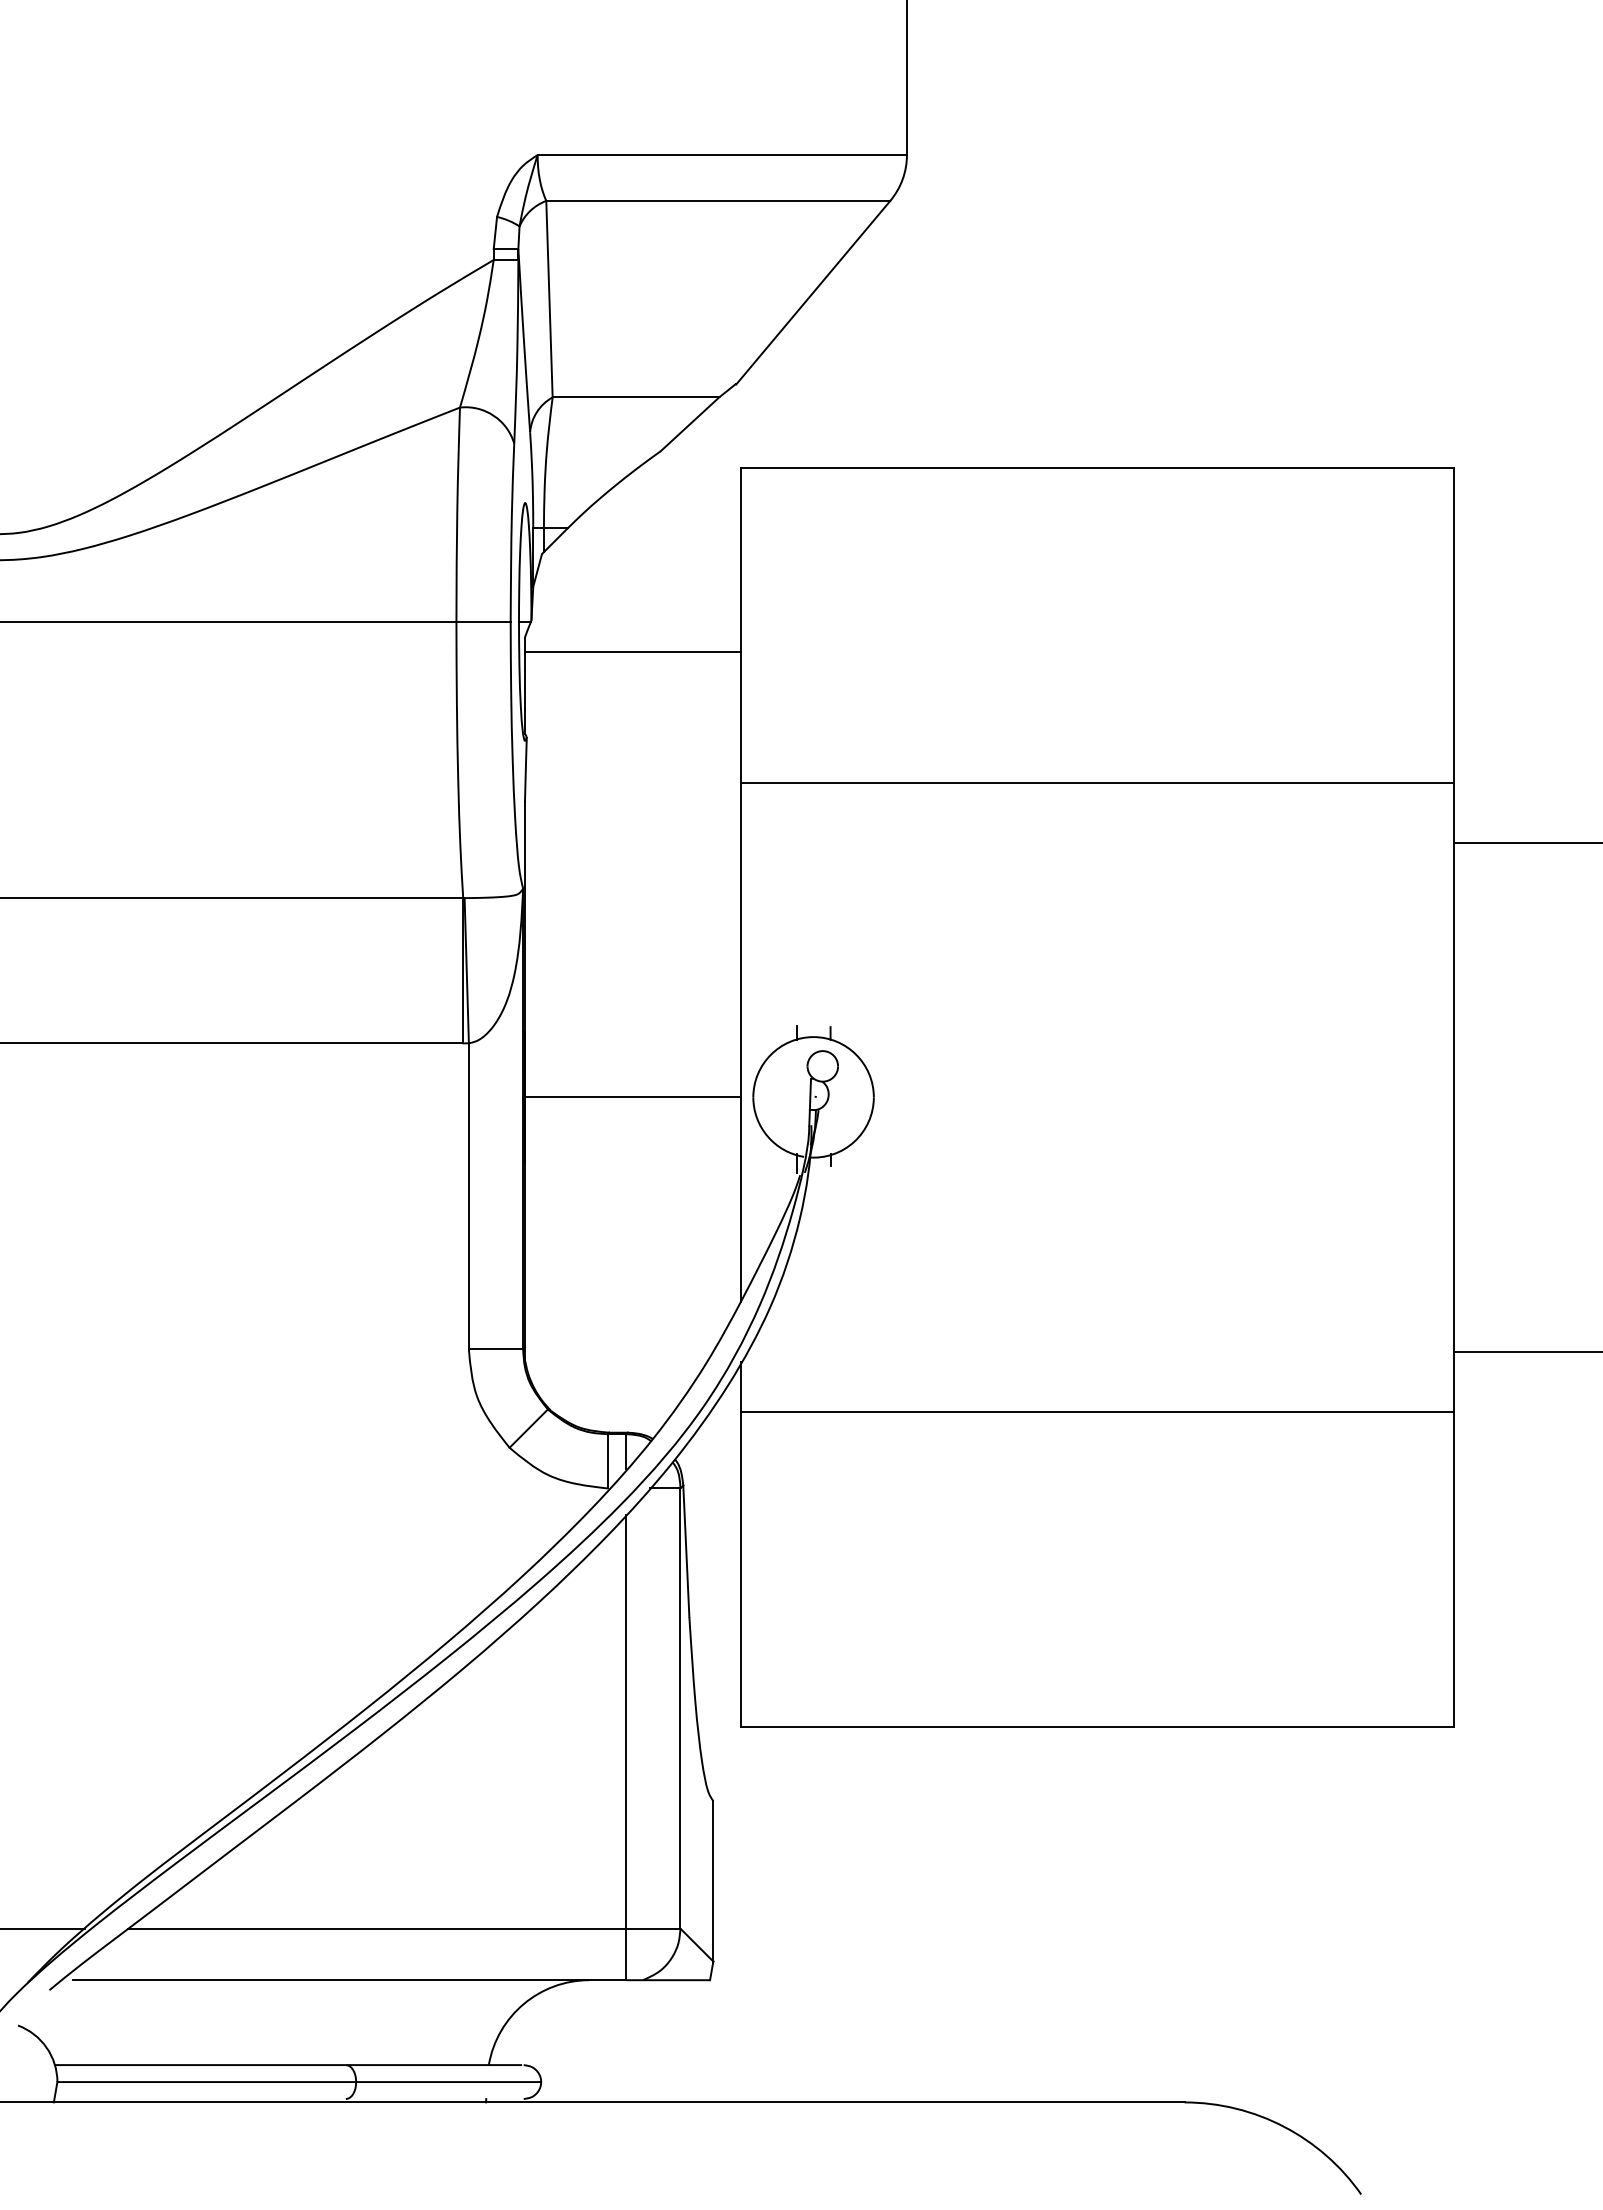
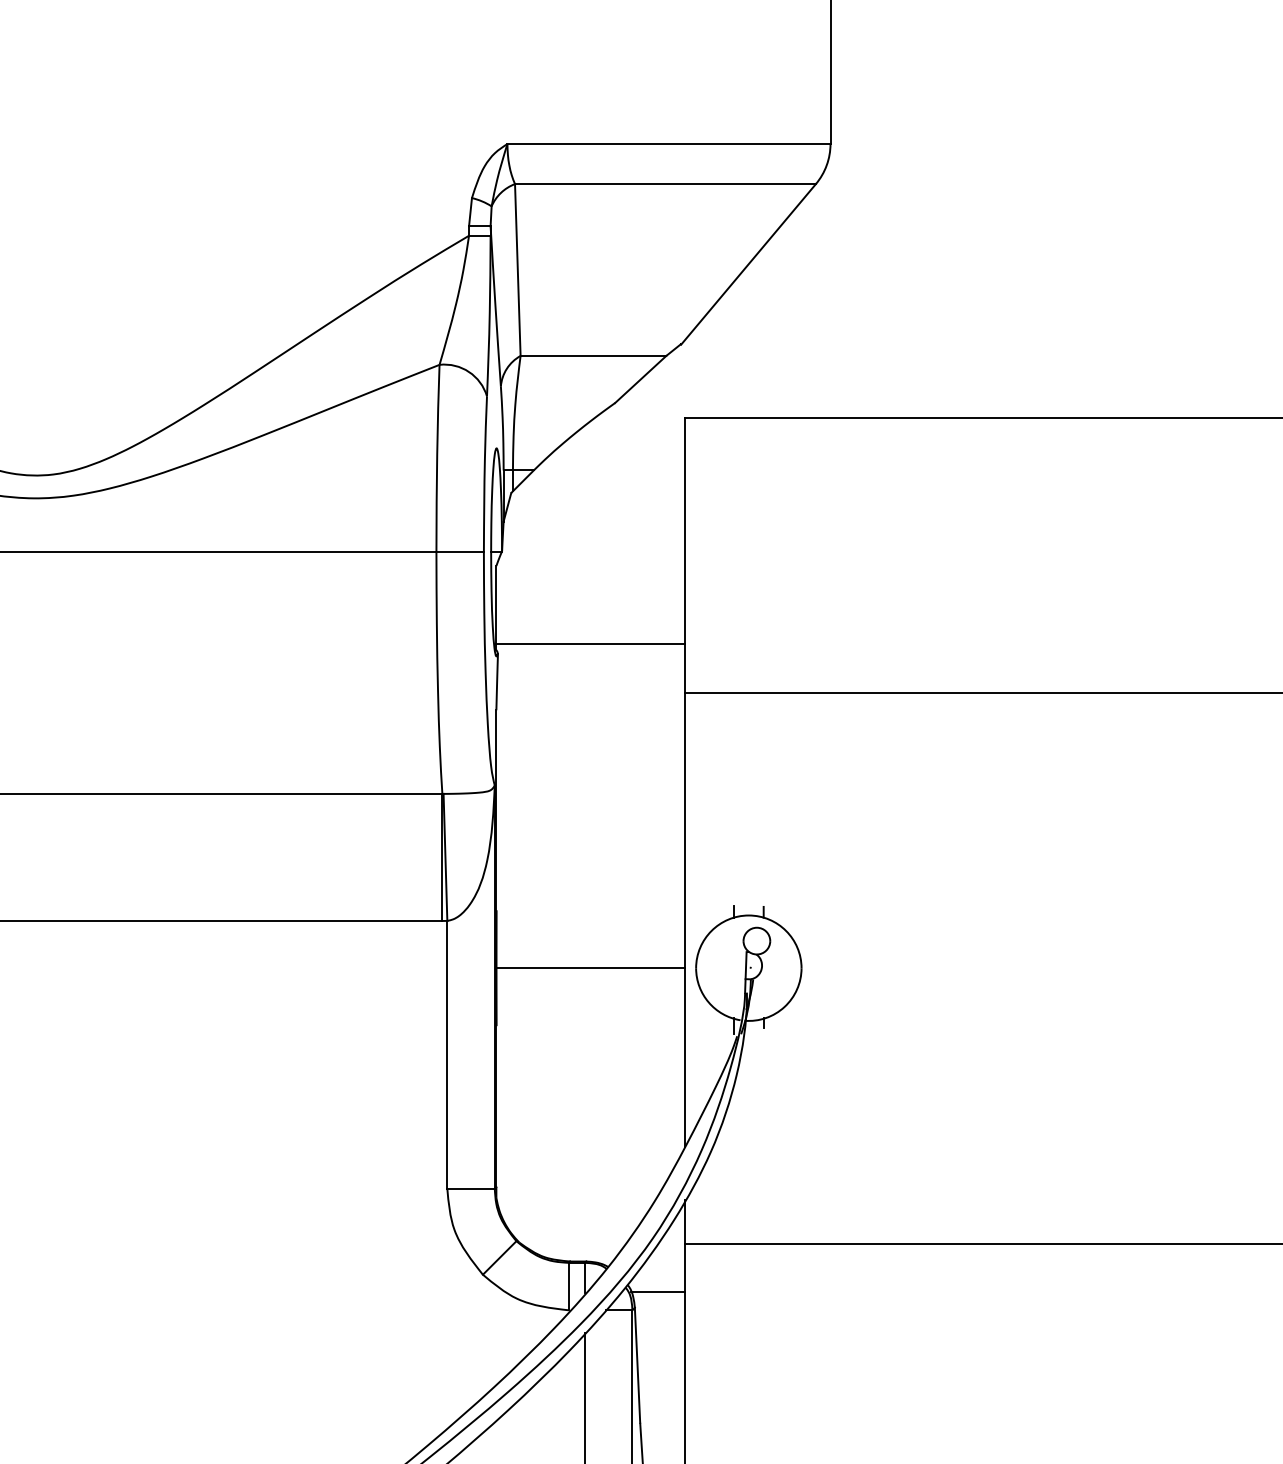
line: (632, 652) -> (590, 644), moved
line: (709, 1467) -> (657, 1291), added

